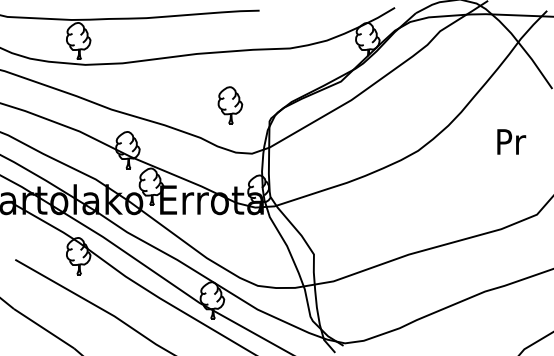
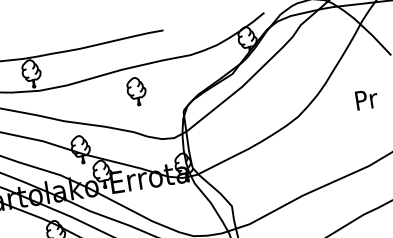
part: (230, 105) -> (136, 91), moved

